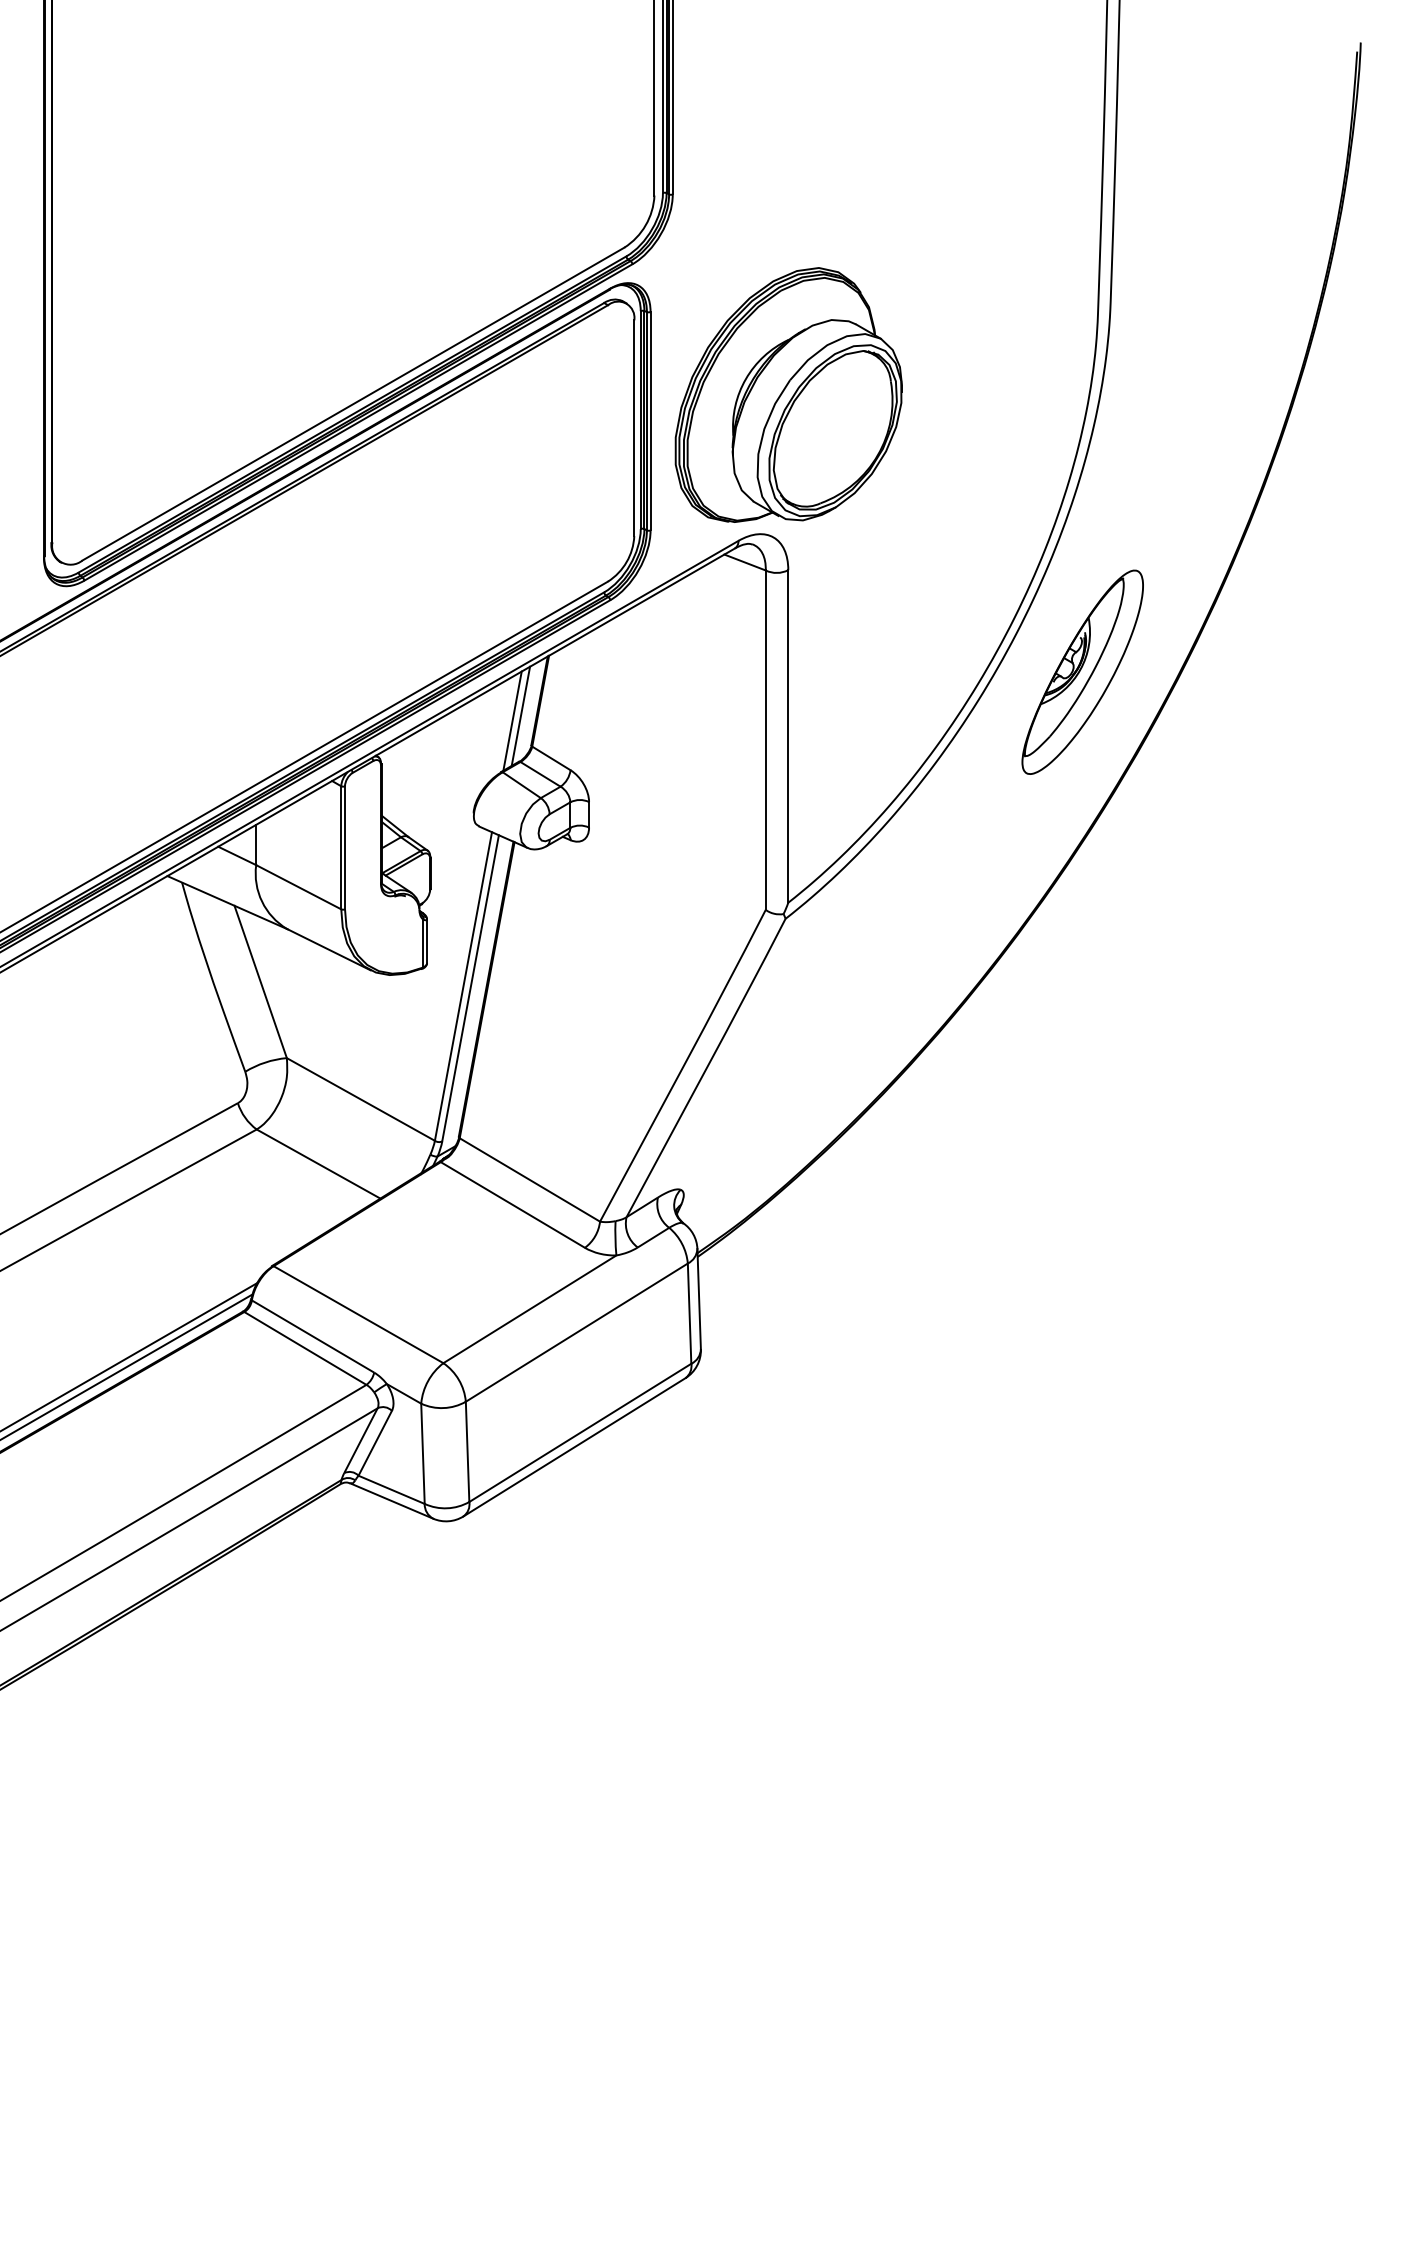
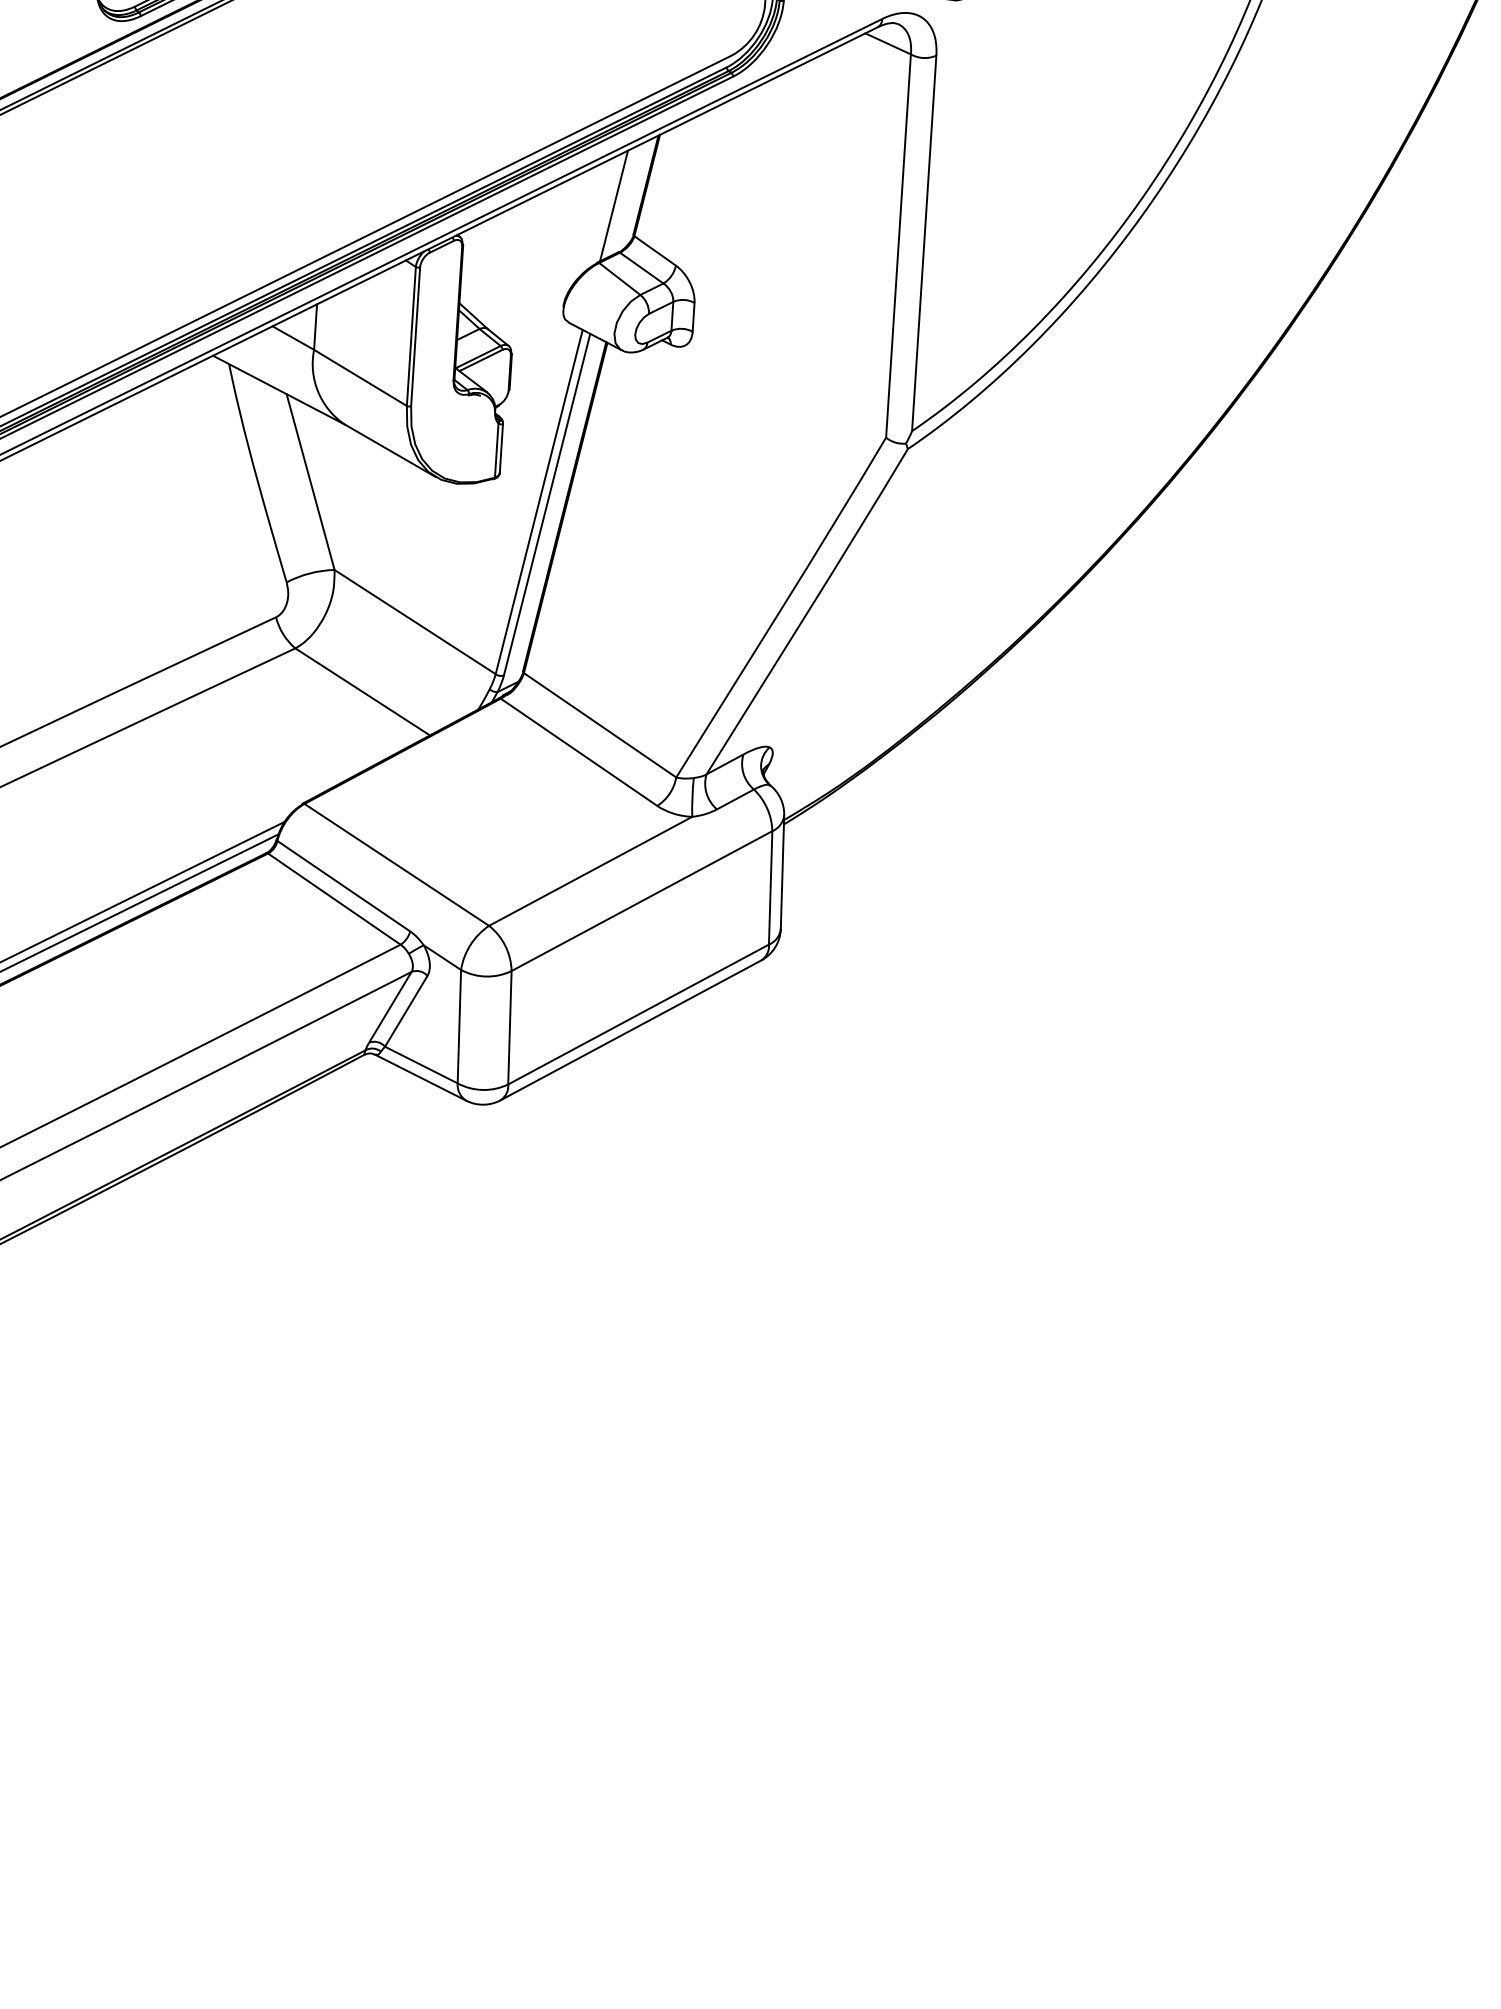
part: (1082, 671) -> (1261, 191), removed
line: (520, 715) -> (623, 200), removed

